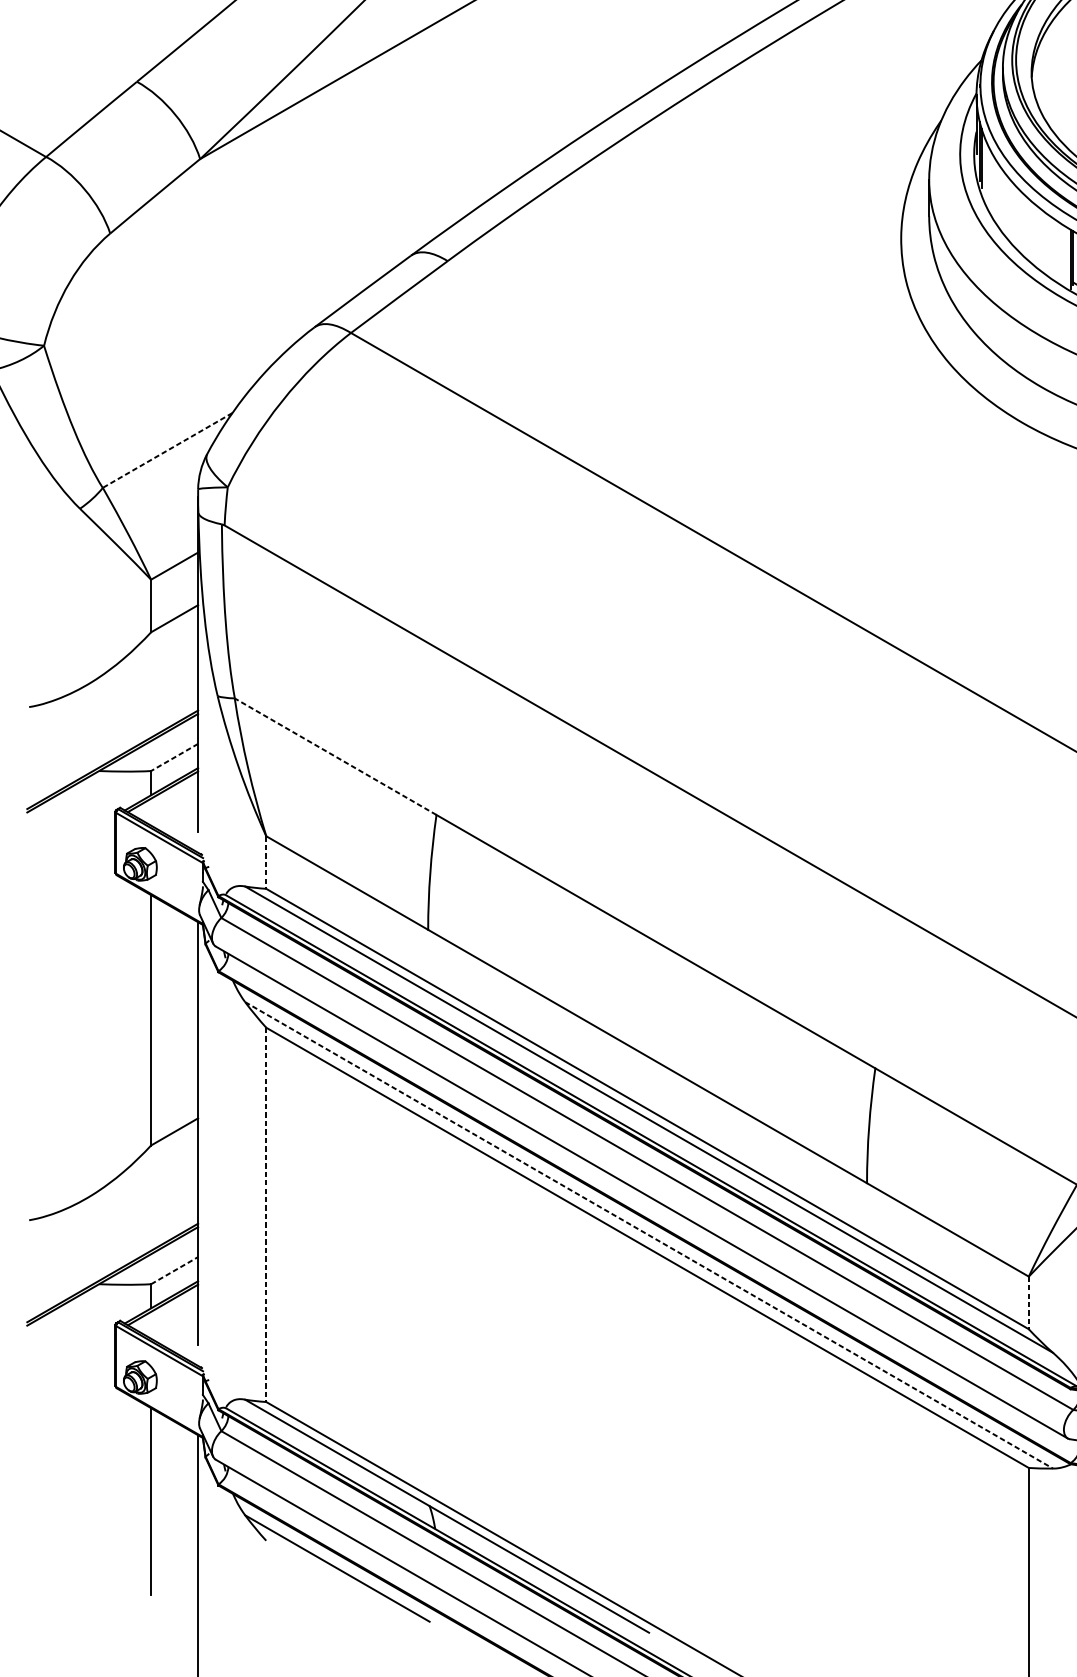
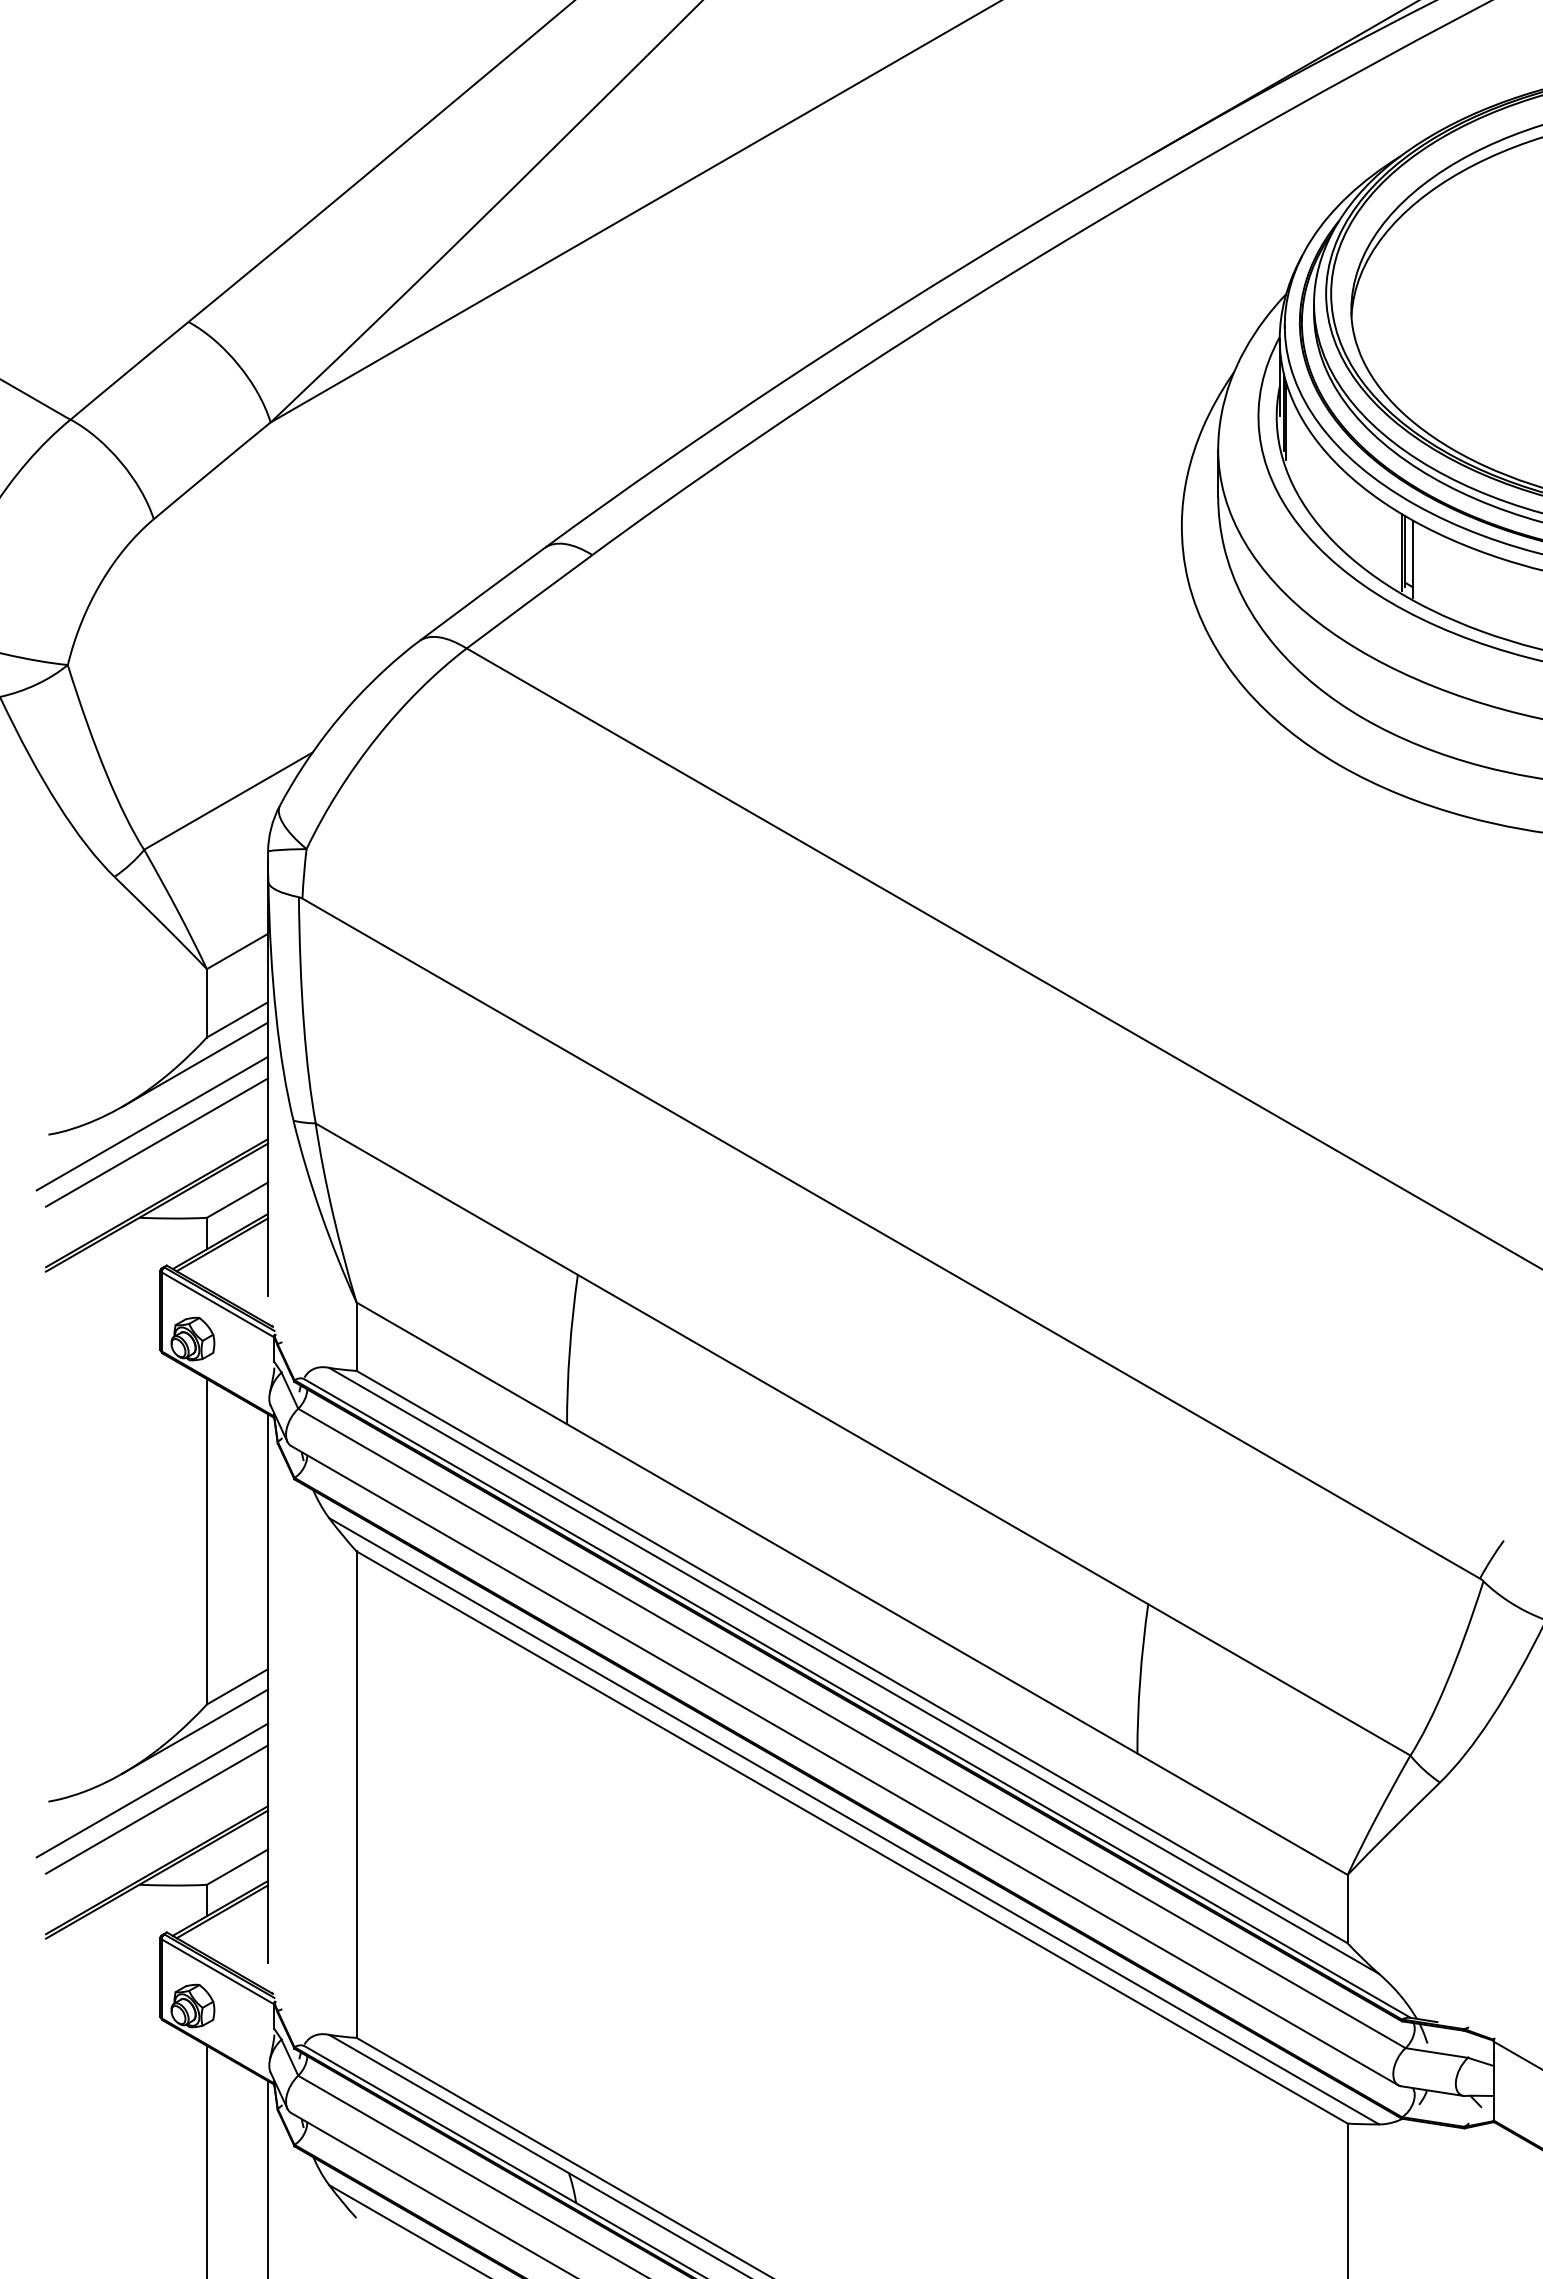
line: (166, 450) -> (227, 801), dashed -> solid
line: (142, 653) -> (195, 1064), added
line: (109, 698) -> (152, 1123), added
line: (113, 713) -> (157, 1142), added
line: (335, 756) -> (446, 1198), dashed -> solid
line: (174, 757) -> (237, 1200), dashed -> solid
line: (266, 863) -> (356, 1337), dashed -> solid
line: (142, 1166) -> (195, 1731), added
line: (109, 1211) -> (152, 1790), added
line: (266, 1215) -> (356, 1795), dashed -> solid
line: (113, 1226) -> (157, 1809), added
line: (649, 1235) -> (854, 1821), dashed -> solid
line: (174, 1270) -> (237, 1866), dashed -> solid
line: (1028, 1303) -> (1347, 1909), dashed -> solid

